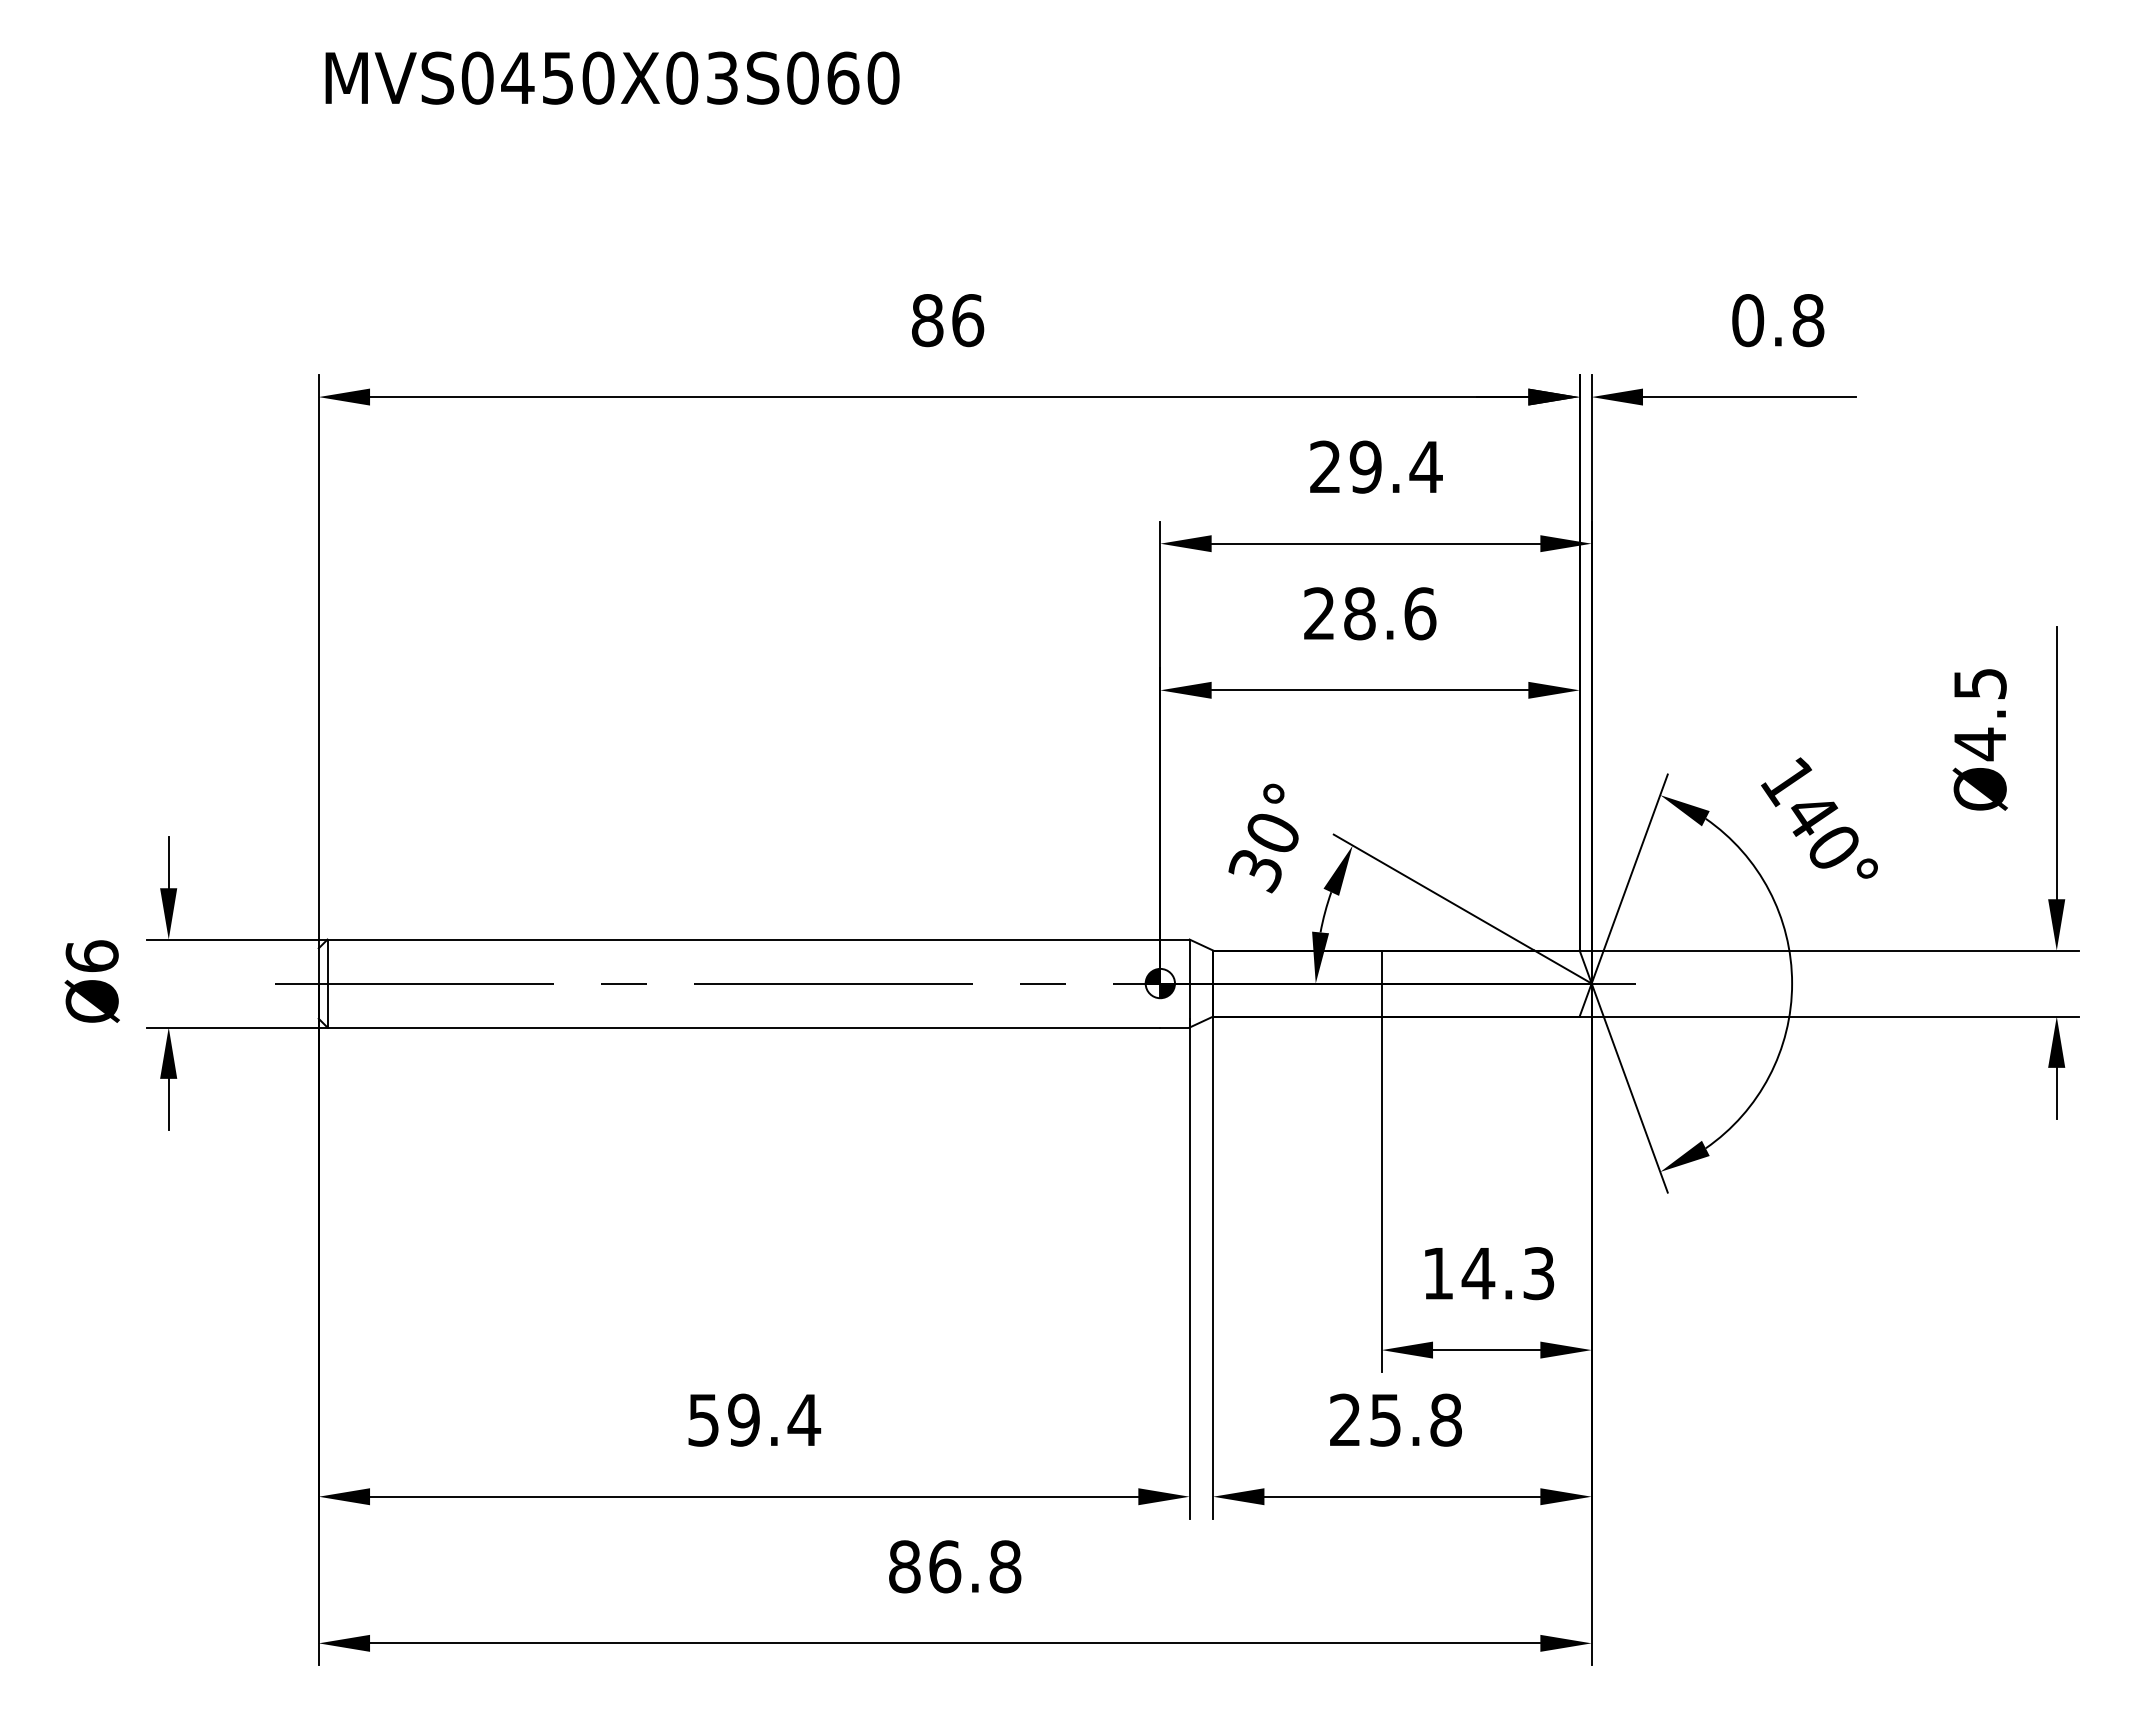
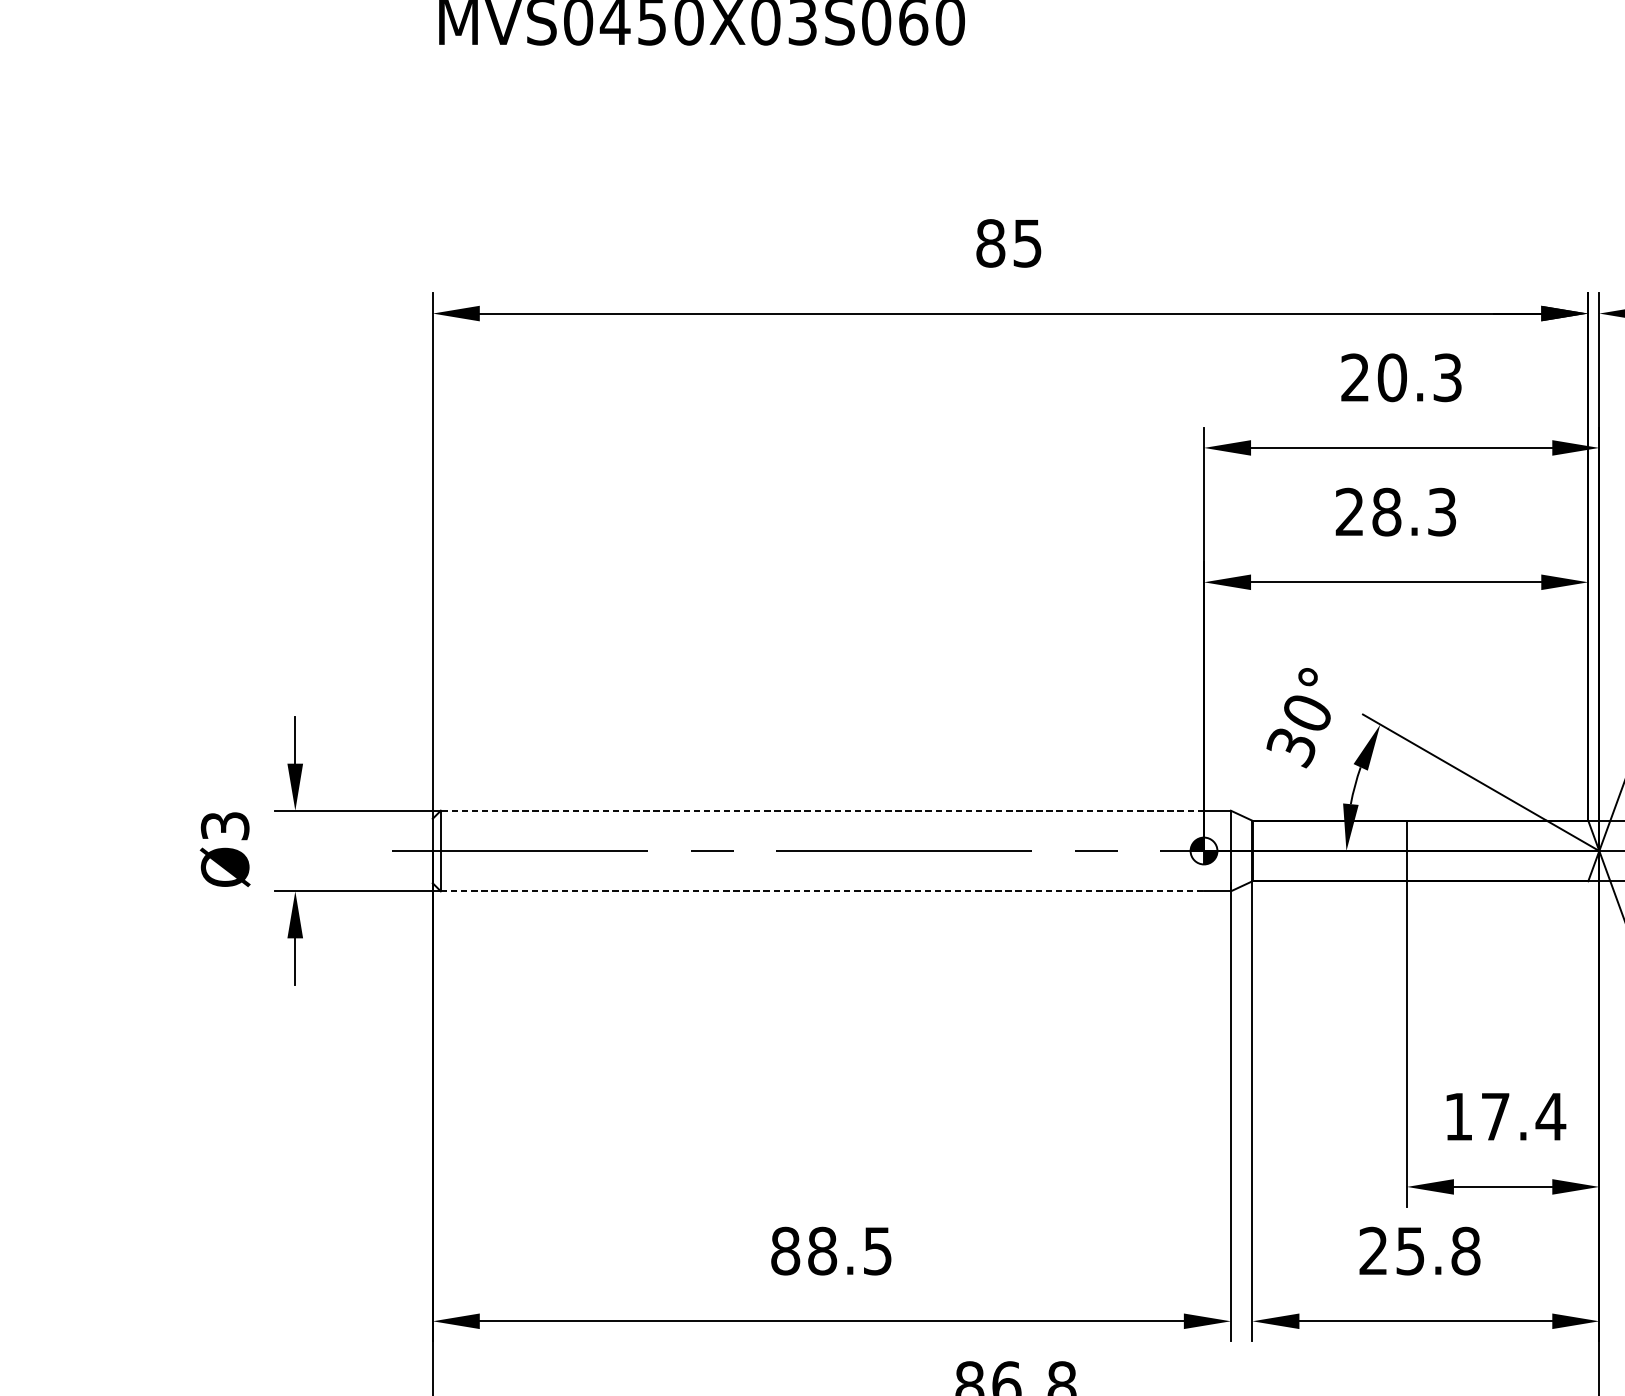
text: (968, 320) -> (1028, 243), 86 -> 85
text: (1395, 466) -> (1419, 377), 29.4 -> 20.3
text: (1420, 613) -> (1442, 511), 28.6 -> 28.3
line: (743, 939) -> (822, 810), solid -> dashed
text: (91, 956) -> (224, 826), Ø6 -> Ø3
line: (744, 1027) -> (822, 891), solid -> dashed
text: (1508, 1273) -> (1523, 1116), 14.3 -> 17.4
text: (754, 1419) -> (832, 1250), 59.4 -> 88.5

